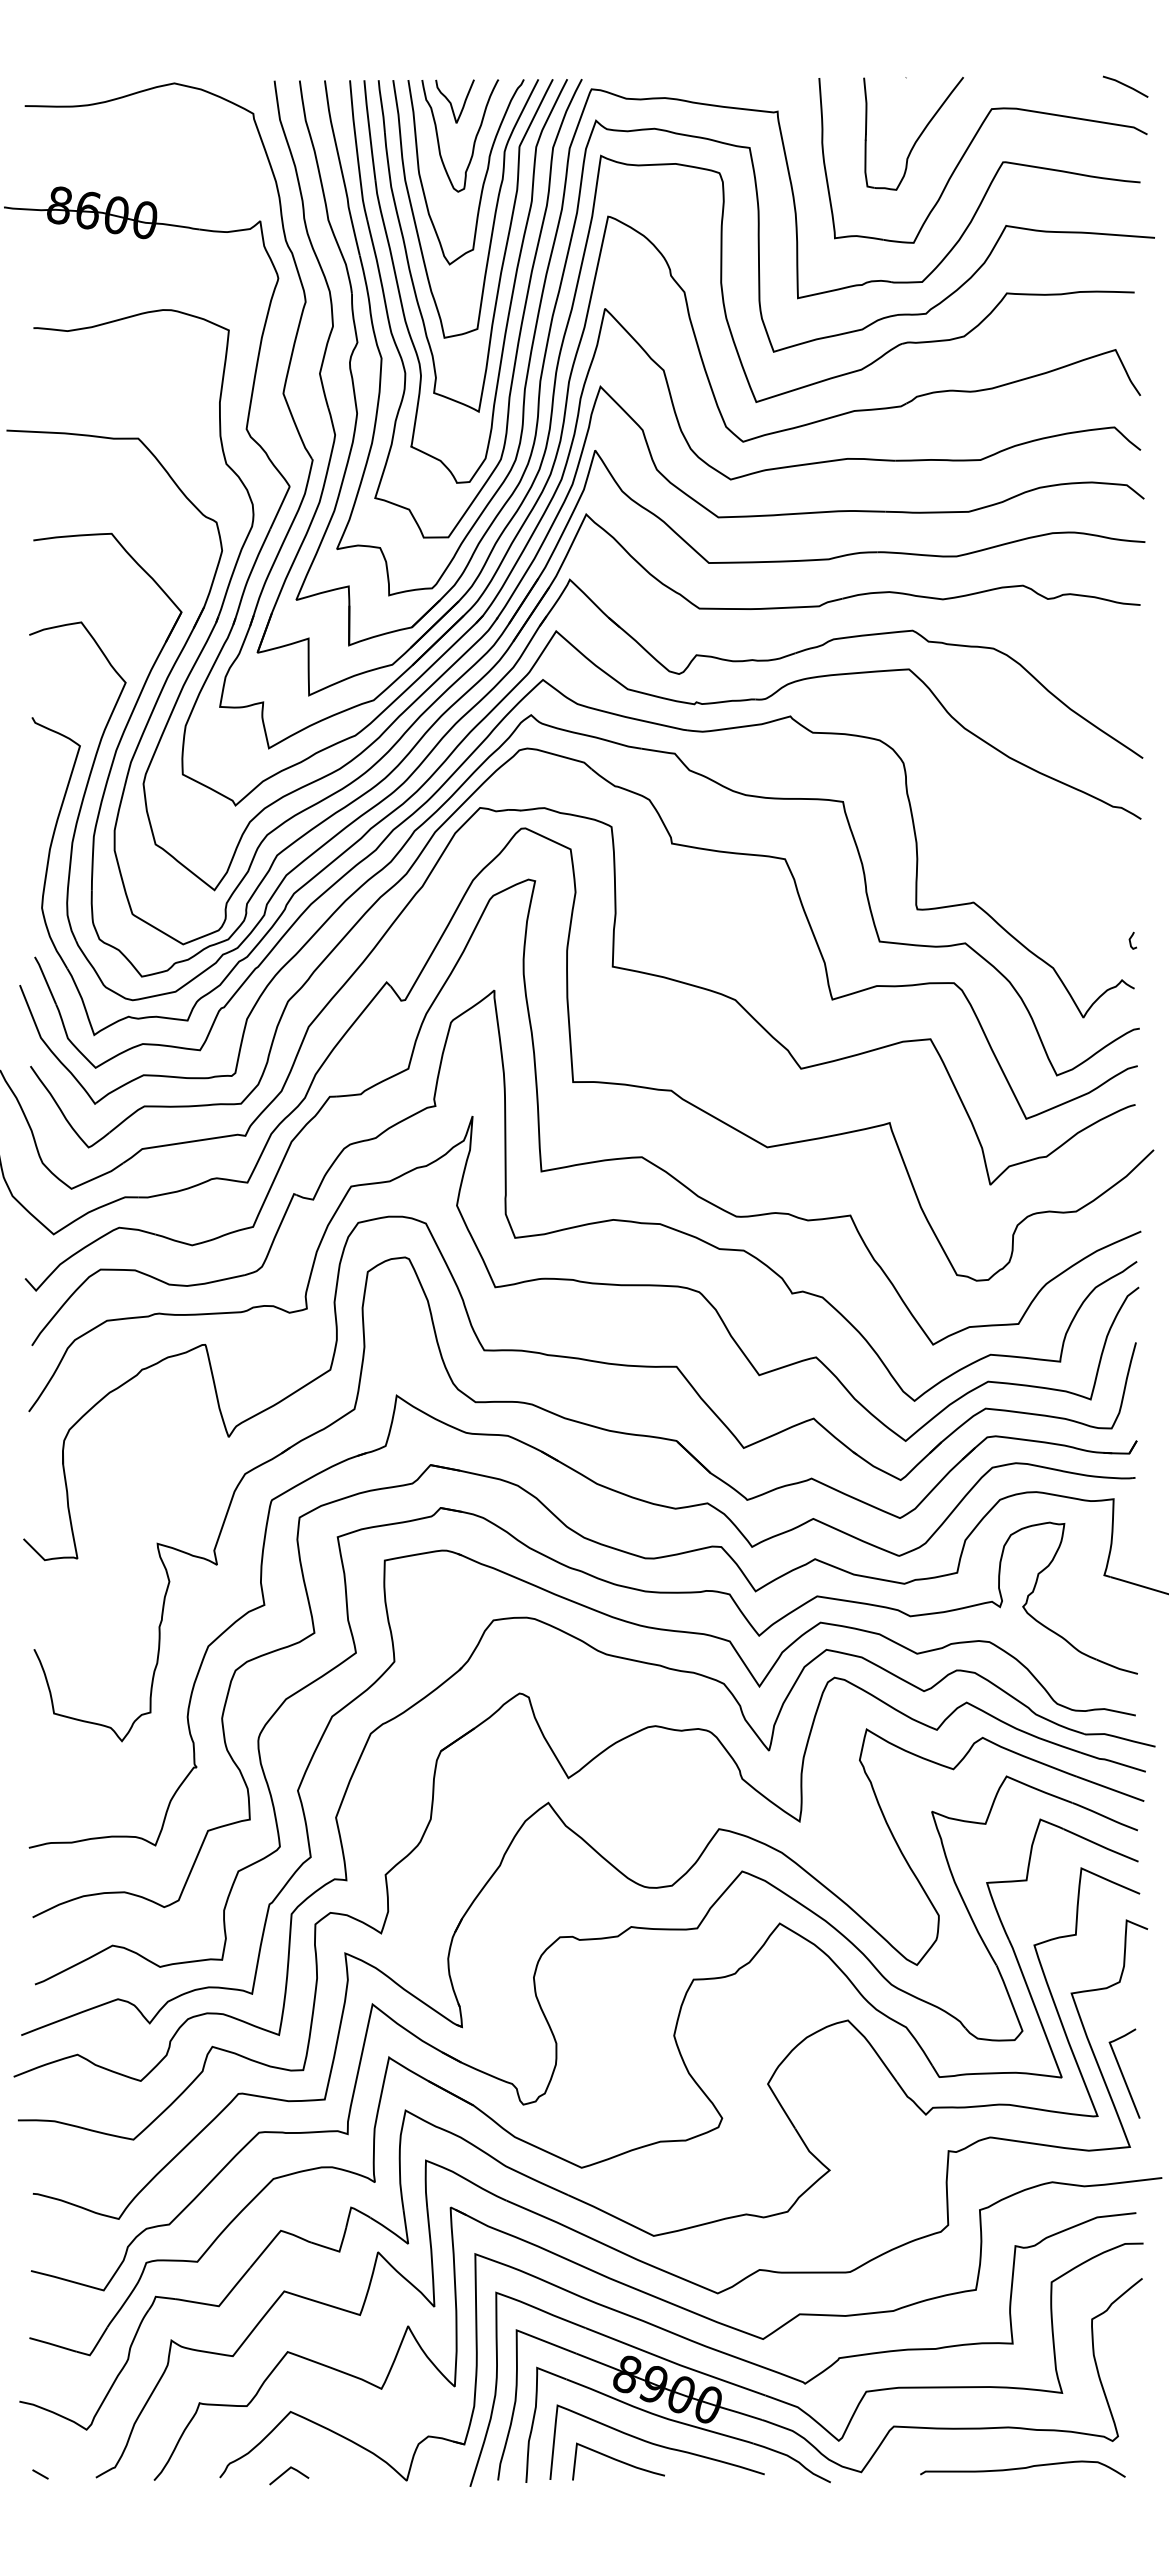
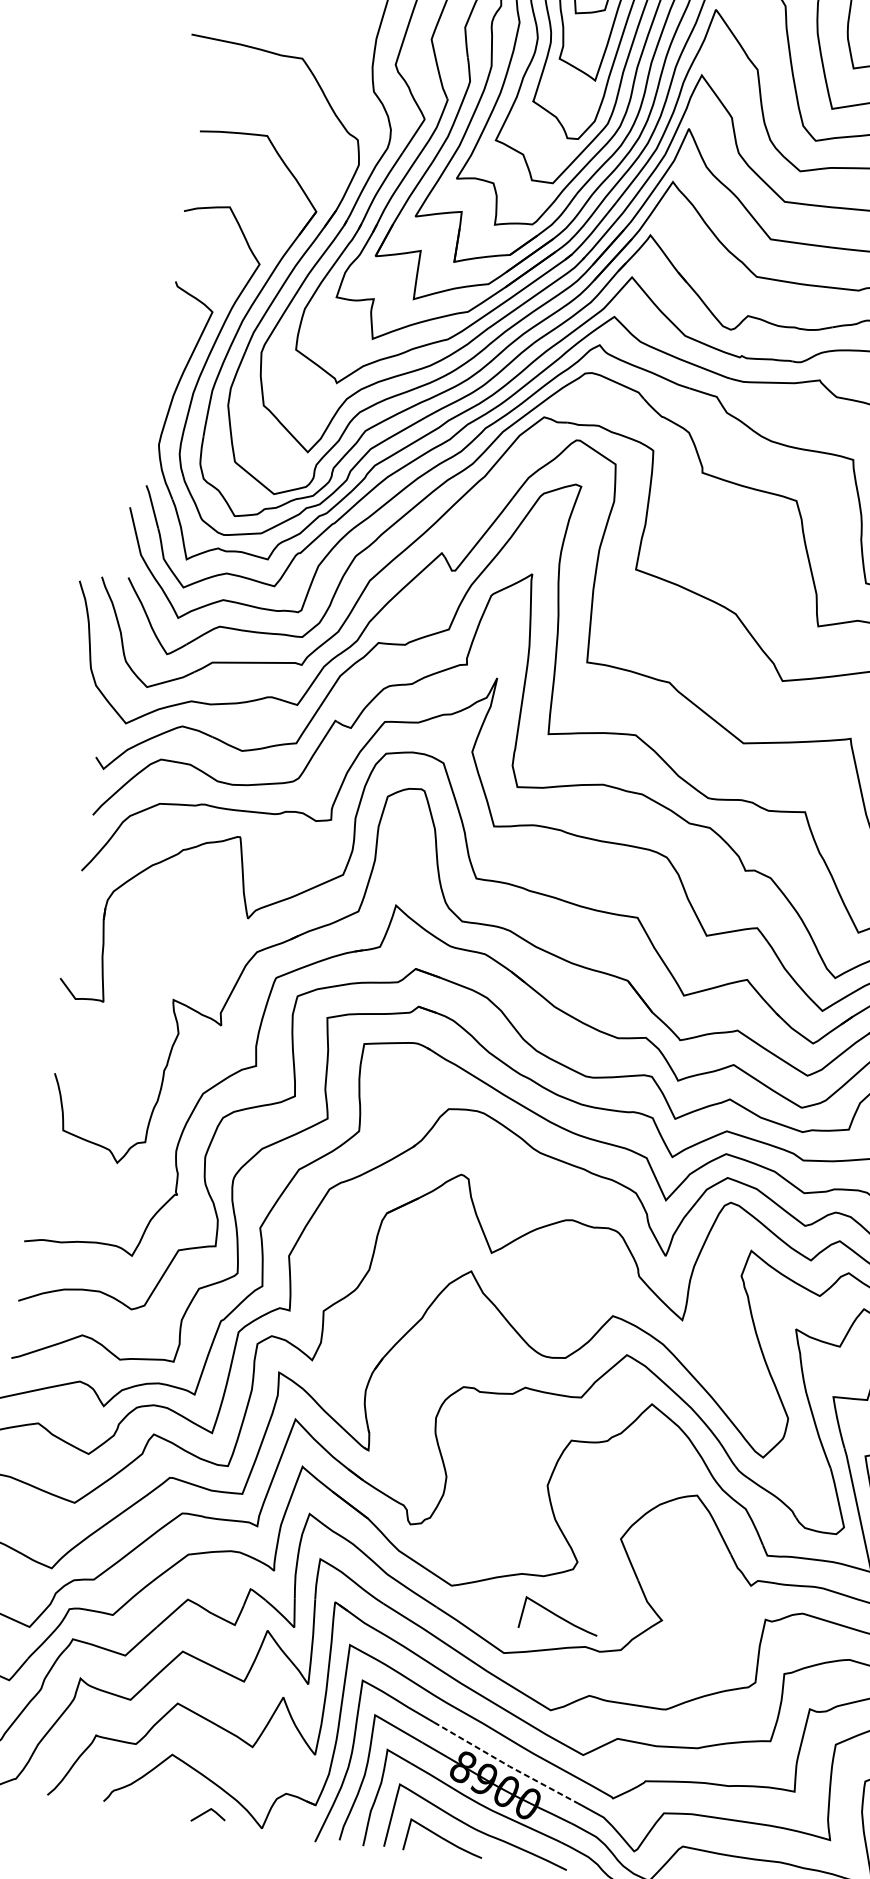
curve: (711, 2185) -> (559, 1617), added
line: (675, 2363) -> (505, 1764), solid -> dashed
line: (286, 2472) -> (206, 1812), moved

